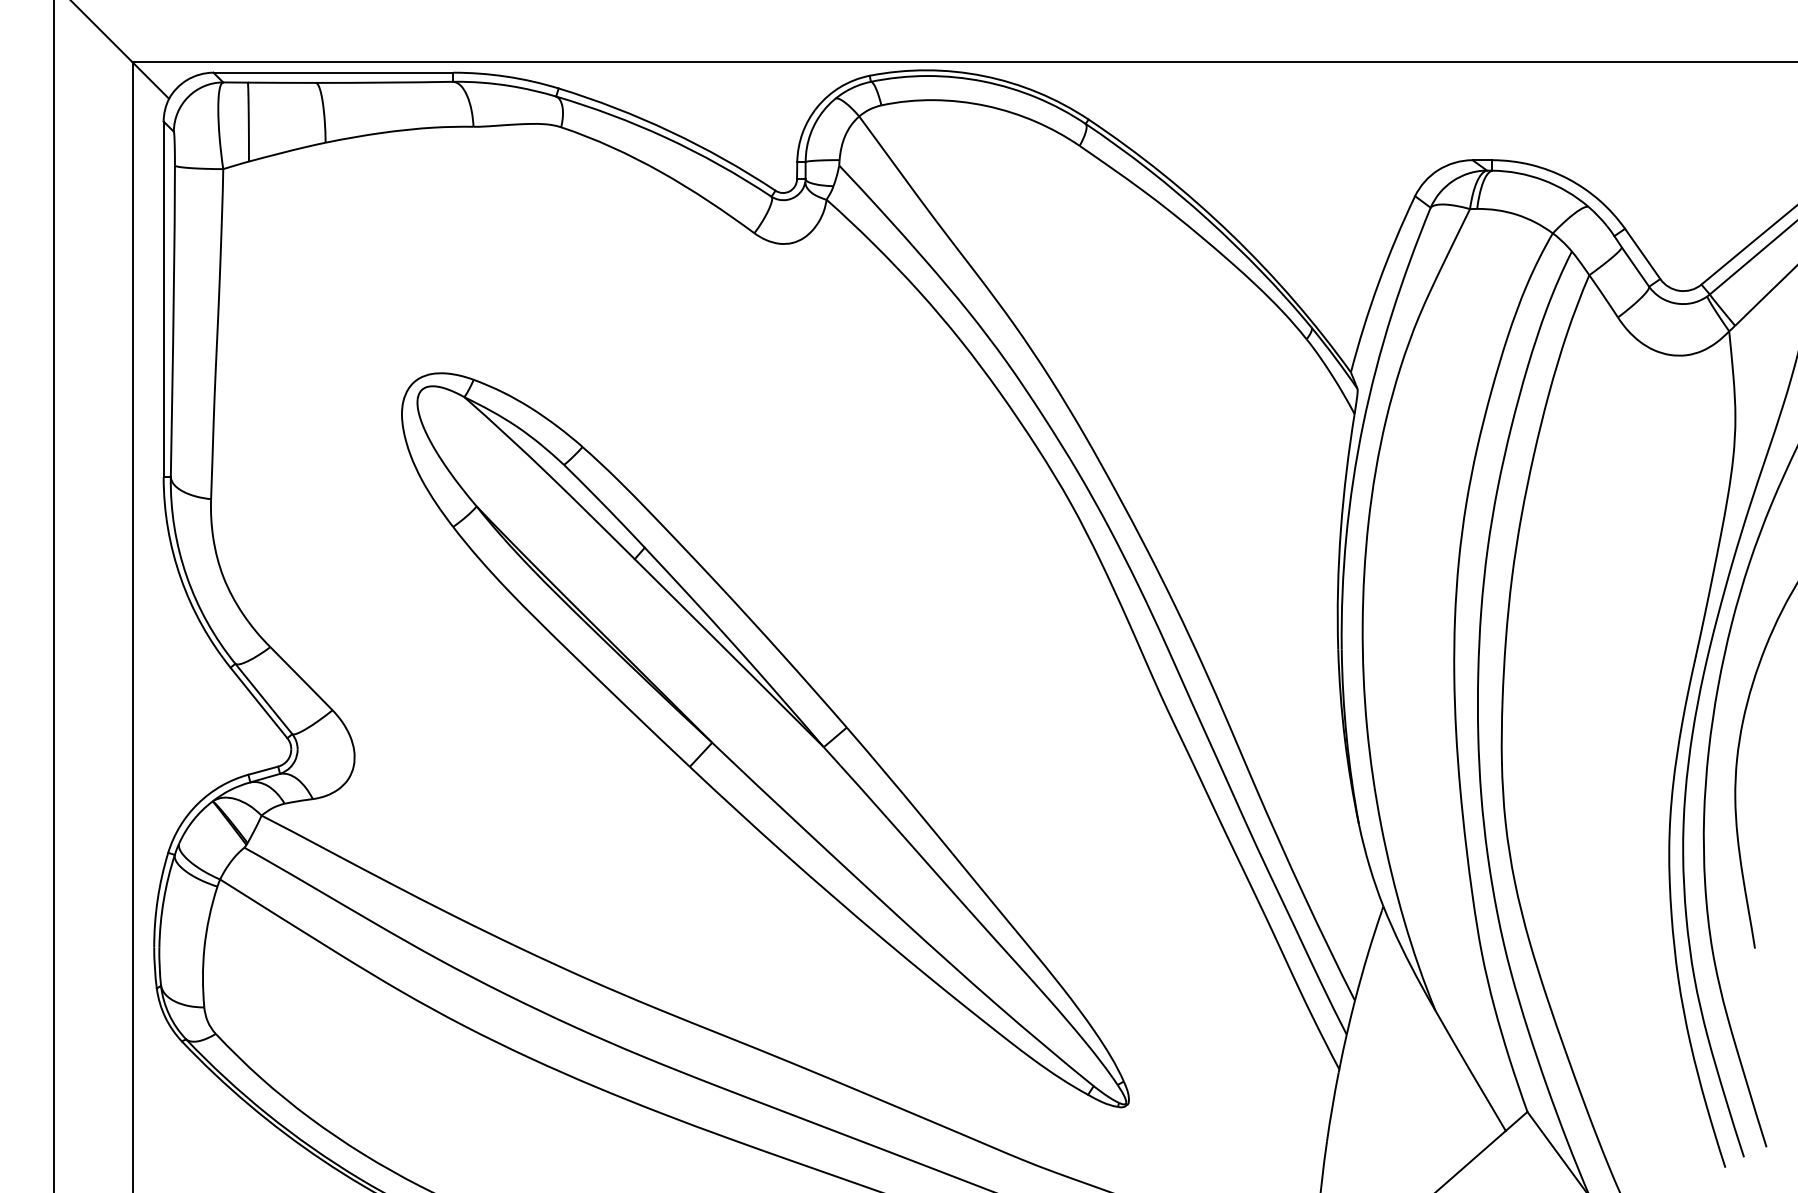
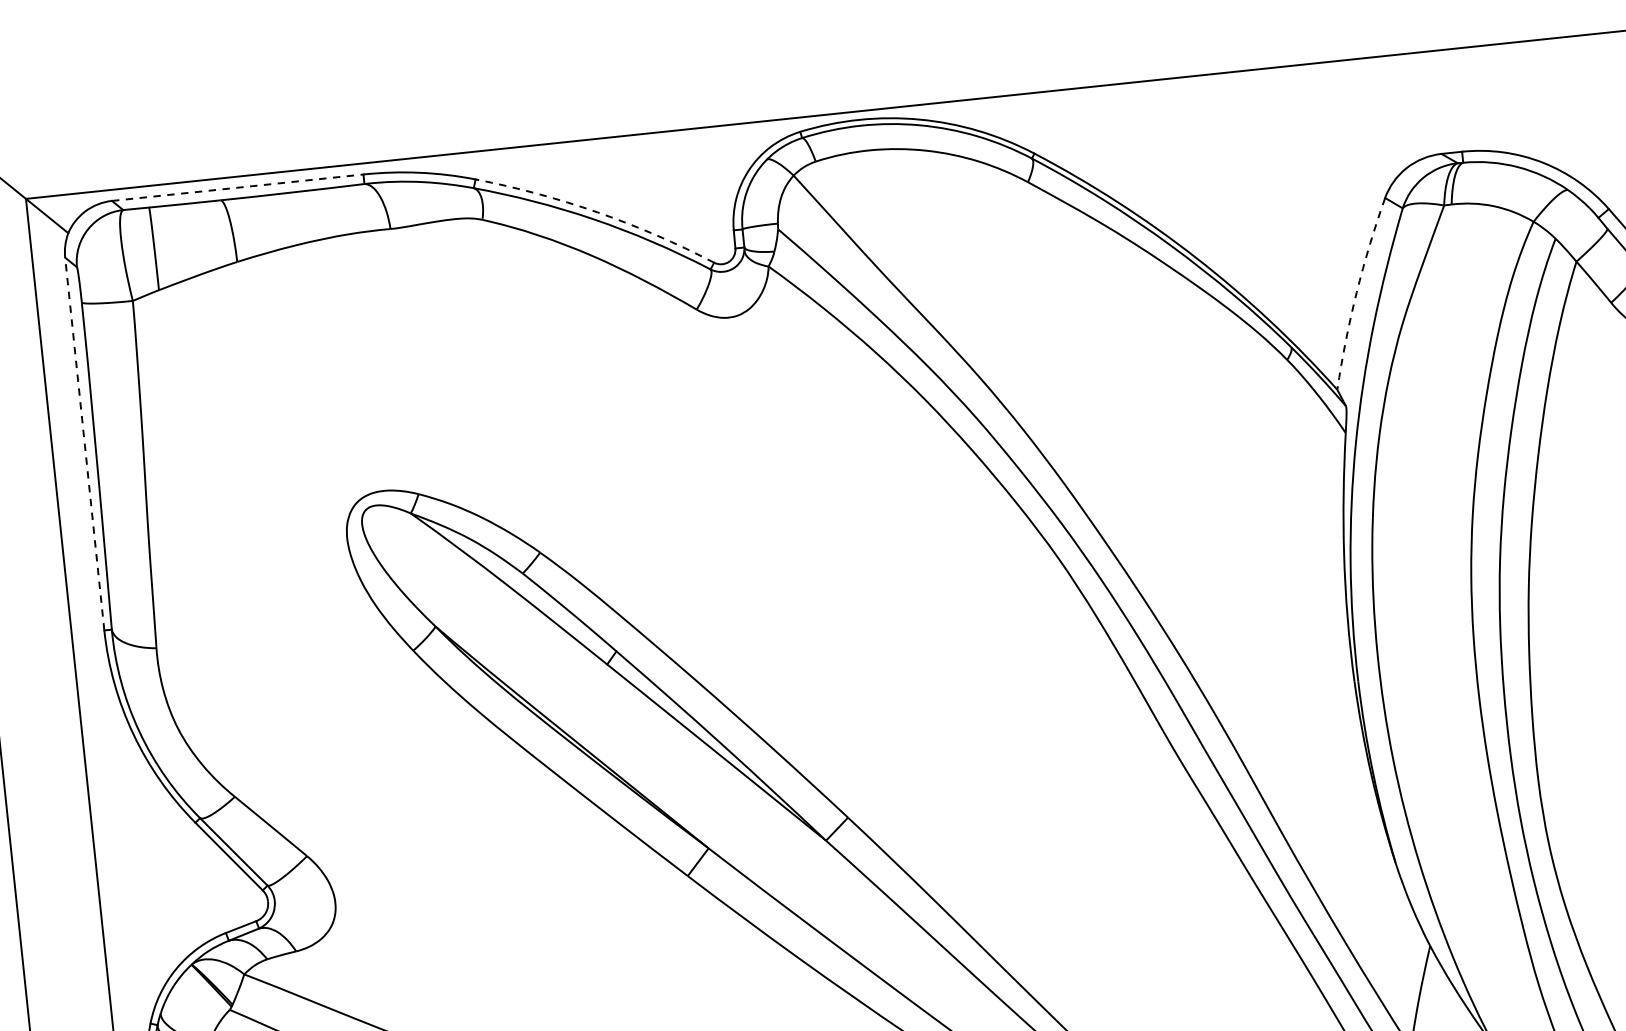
line: (333, 72) -> (237, 187), solid -> dashed
arc: (670, 131) -> (597, 212), solid -> dashed
arc: (1378, 282) -> (1356, 292), solid -> dashed
line: (163, 299) -> (84, 444), solid -> dashed

